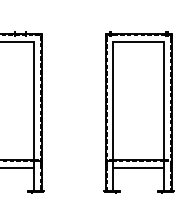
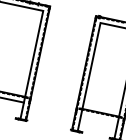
line: (138, 168) -> (99, 118), removed

